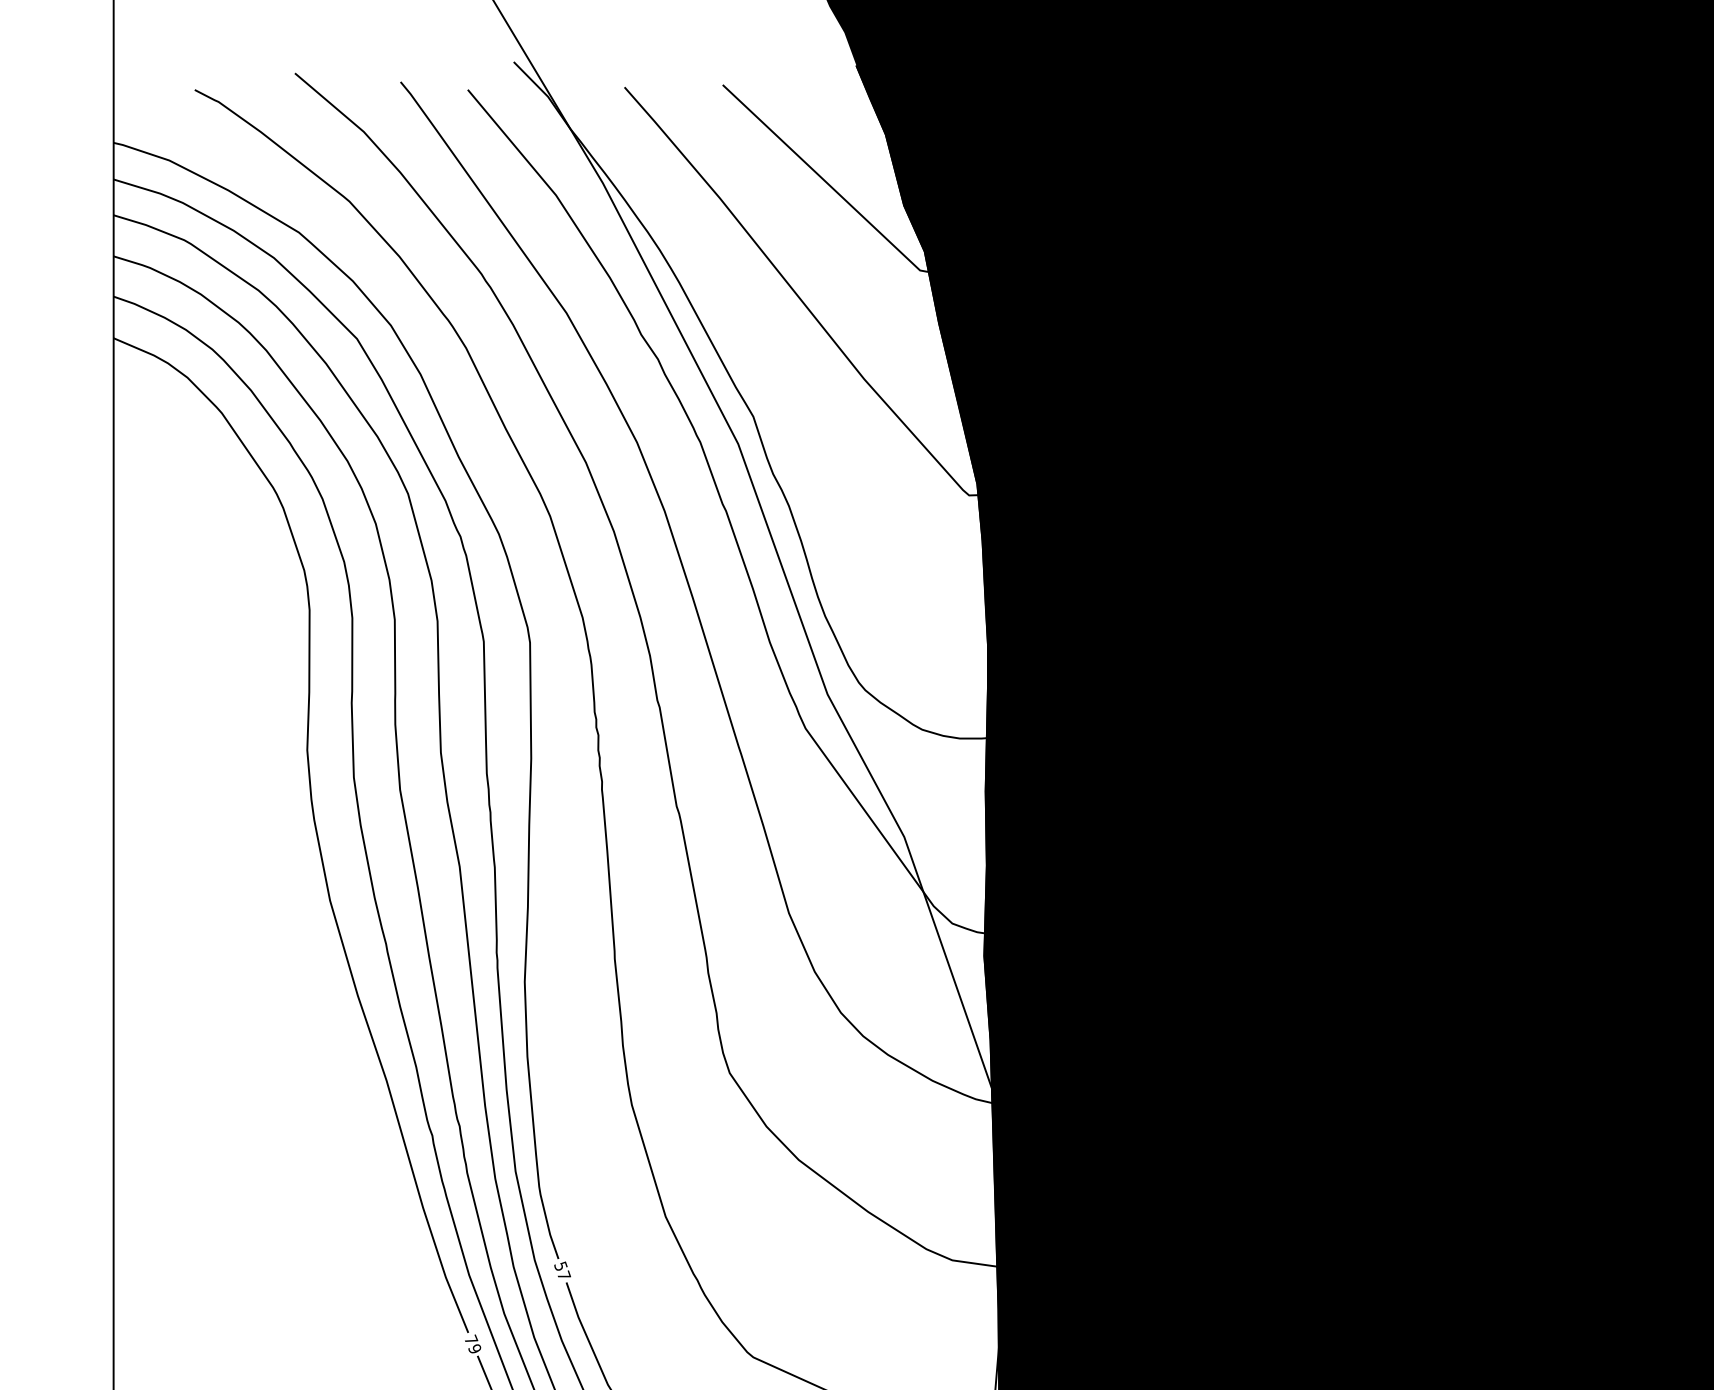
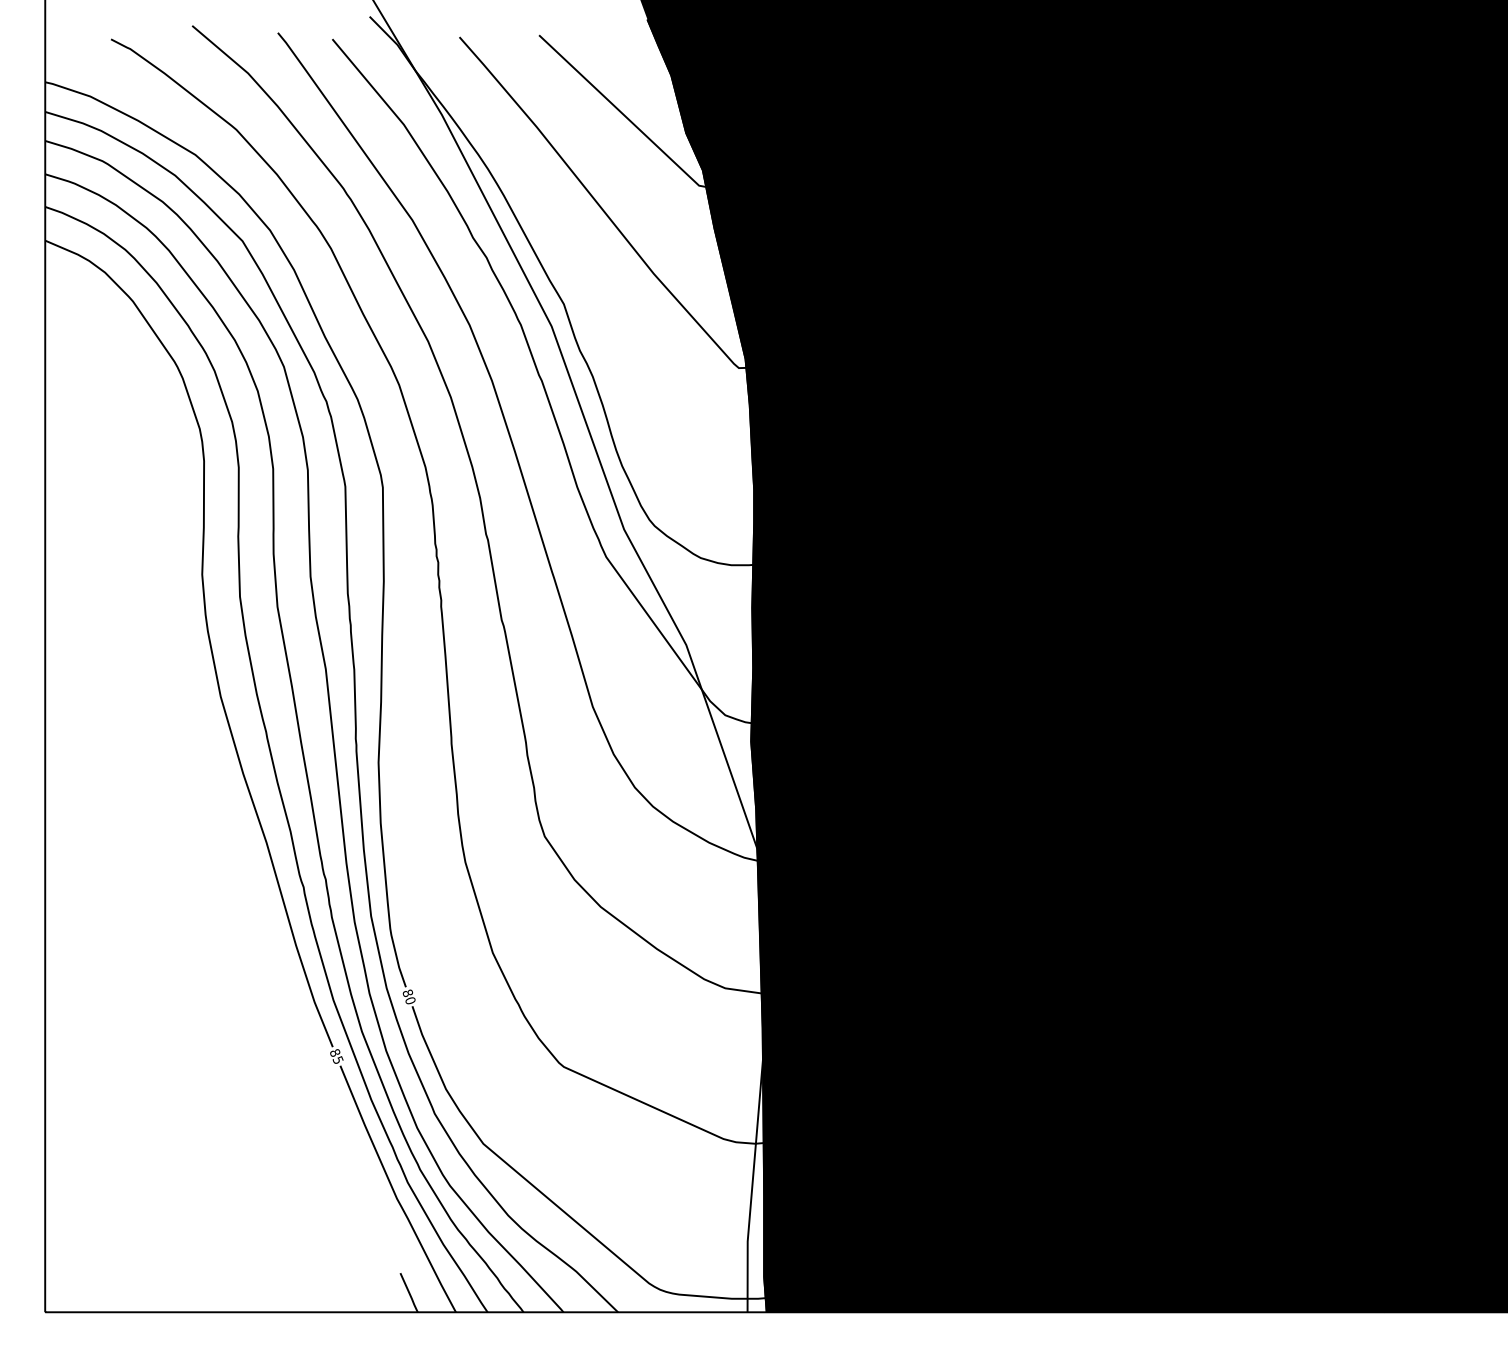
text: (562, 1270) -> (409, 996), 57 -> 80
text: (472, 1343) -> (336, 1055), 79 -> 85

